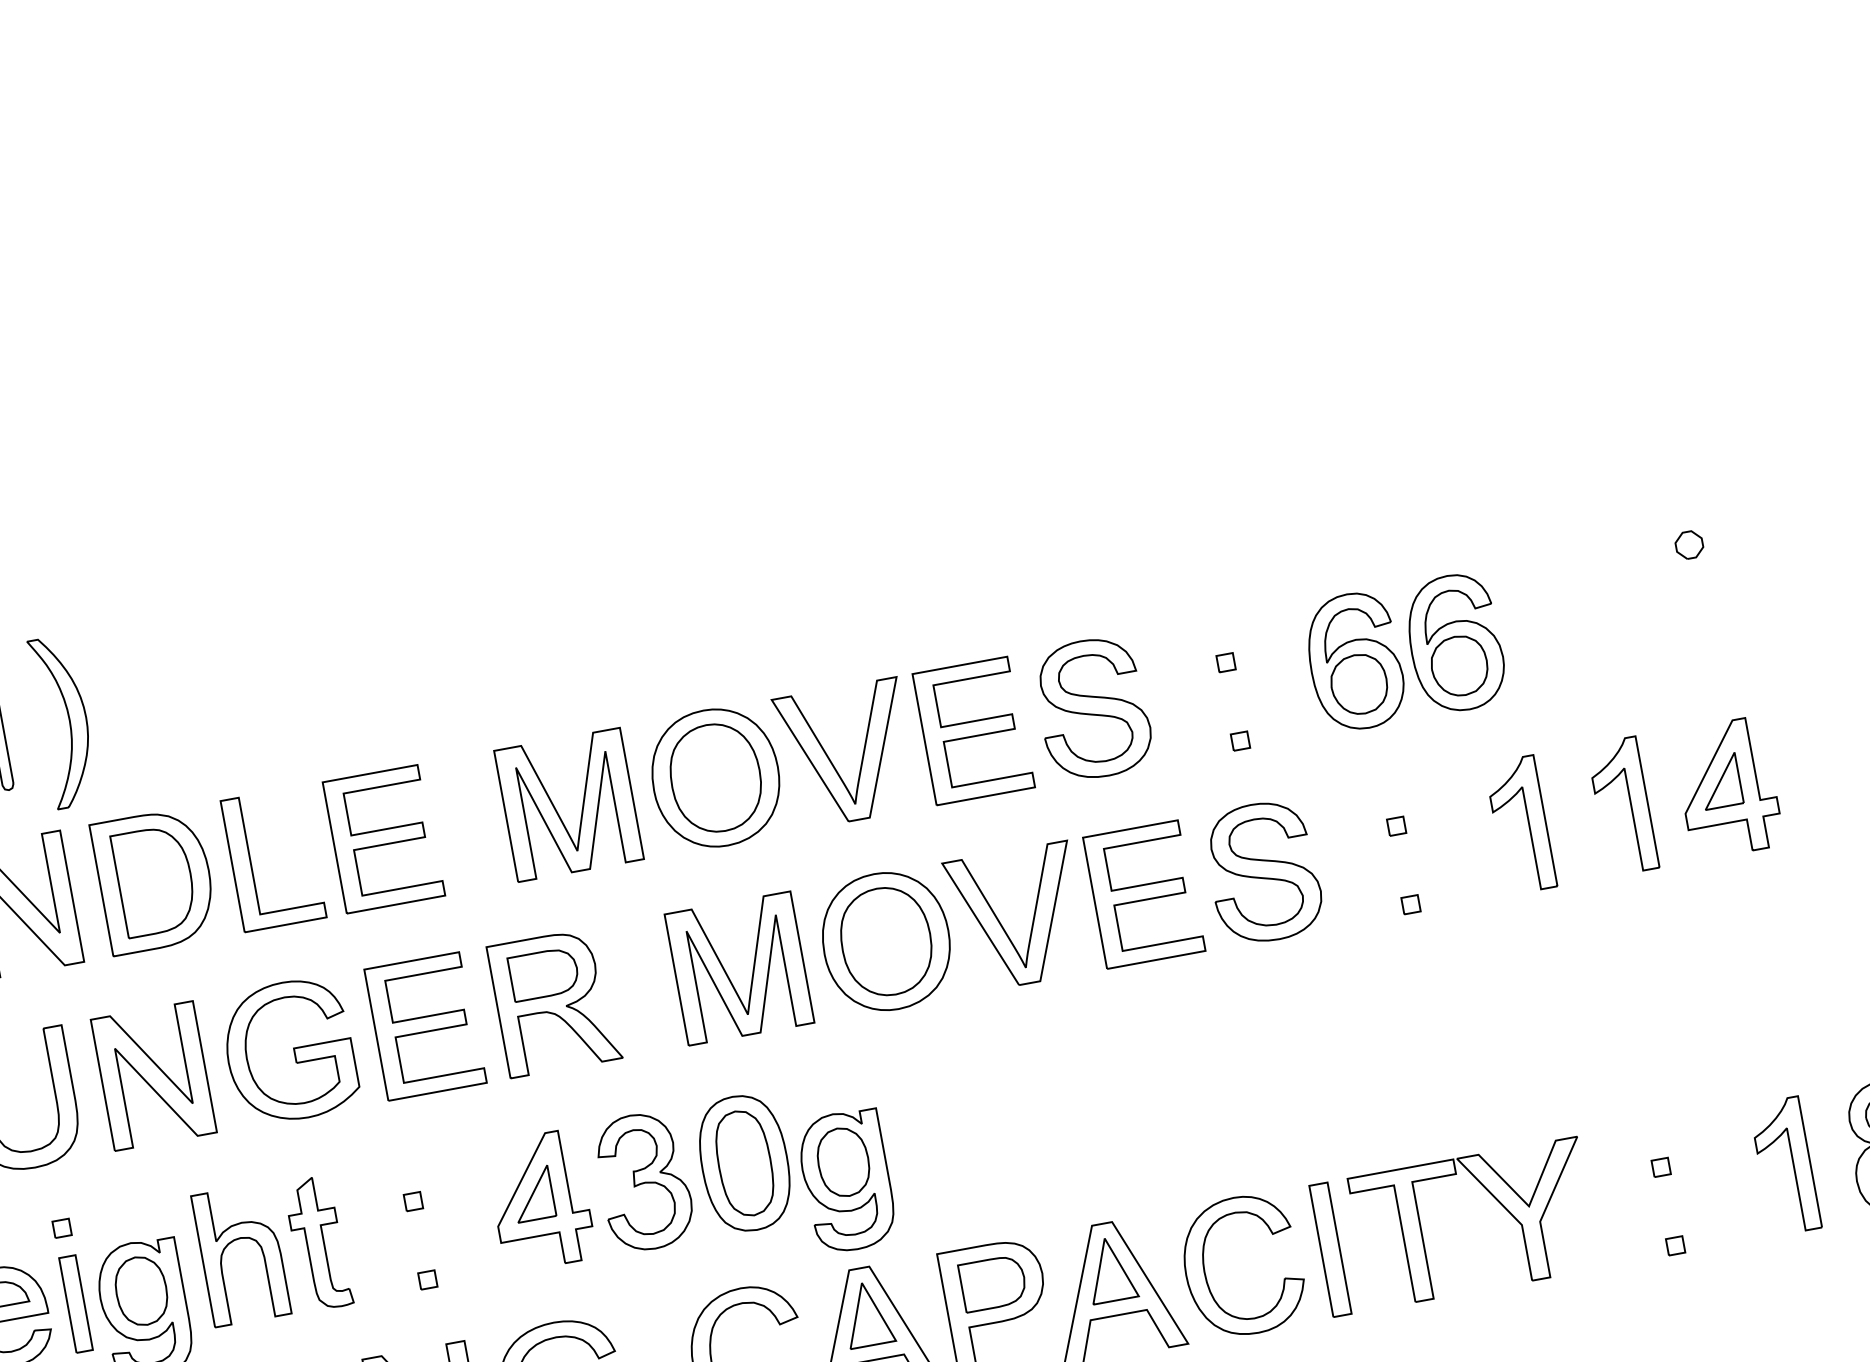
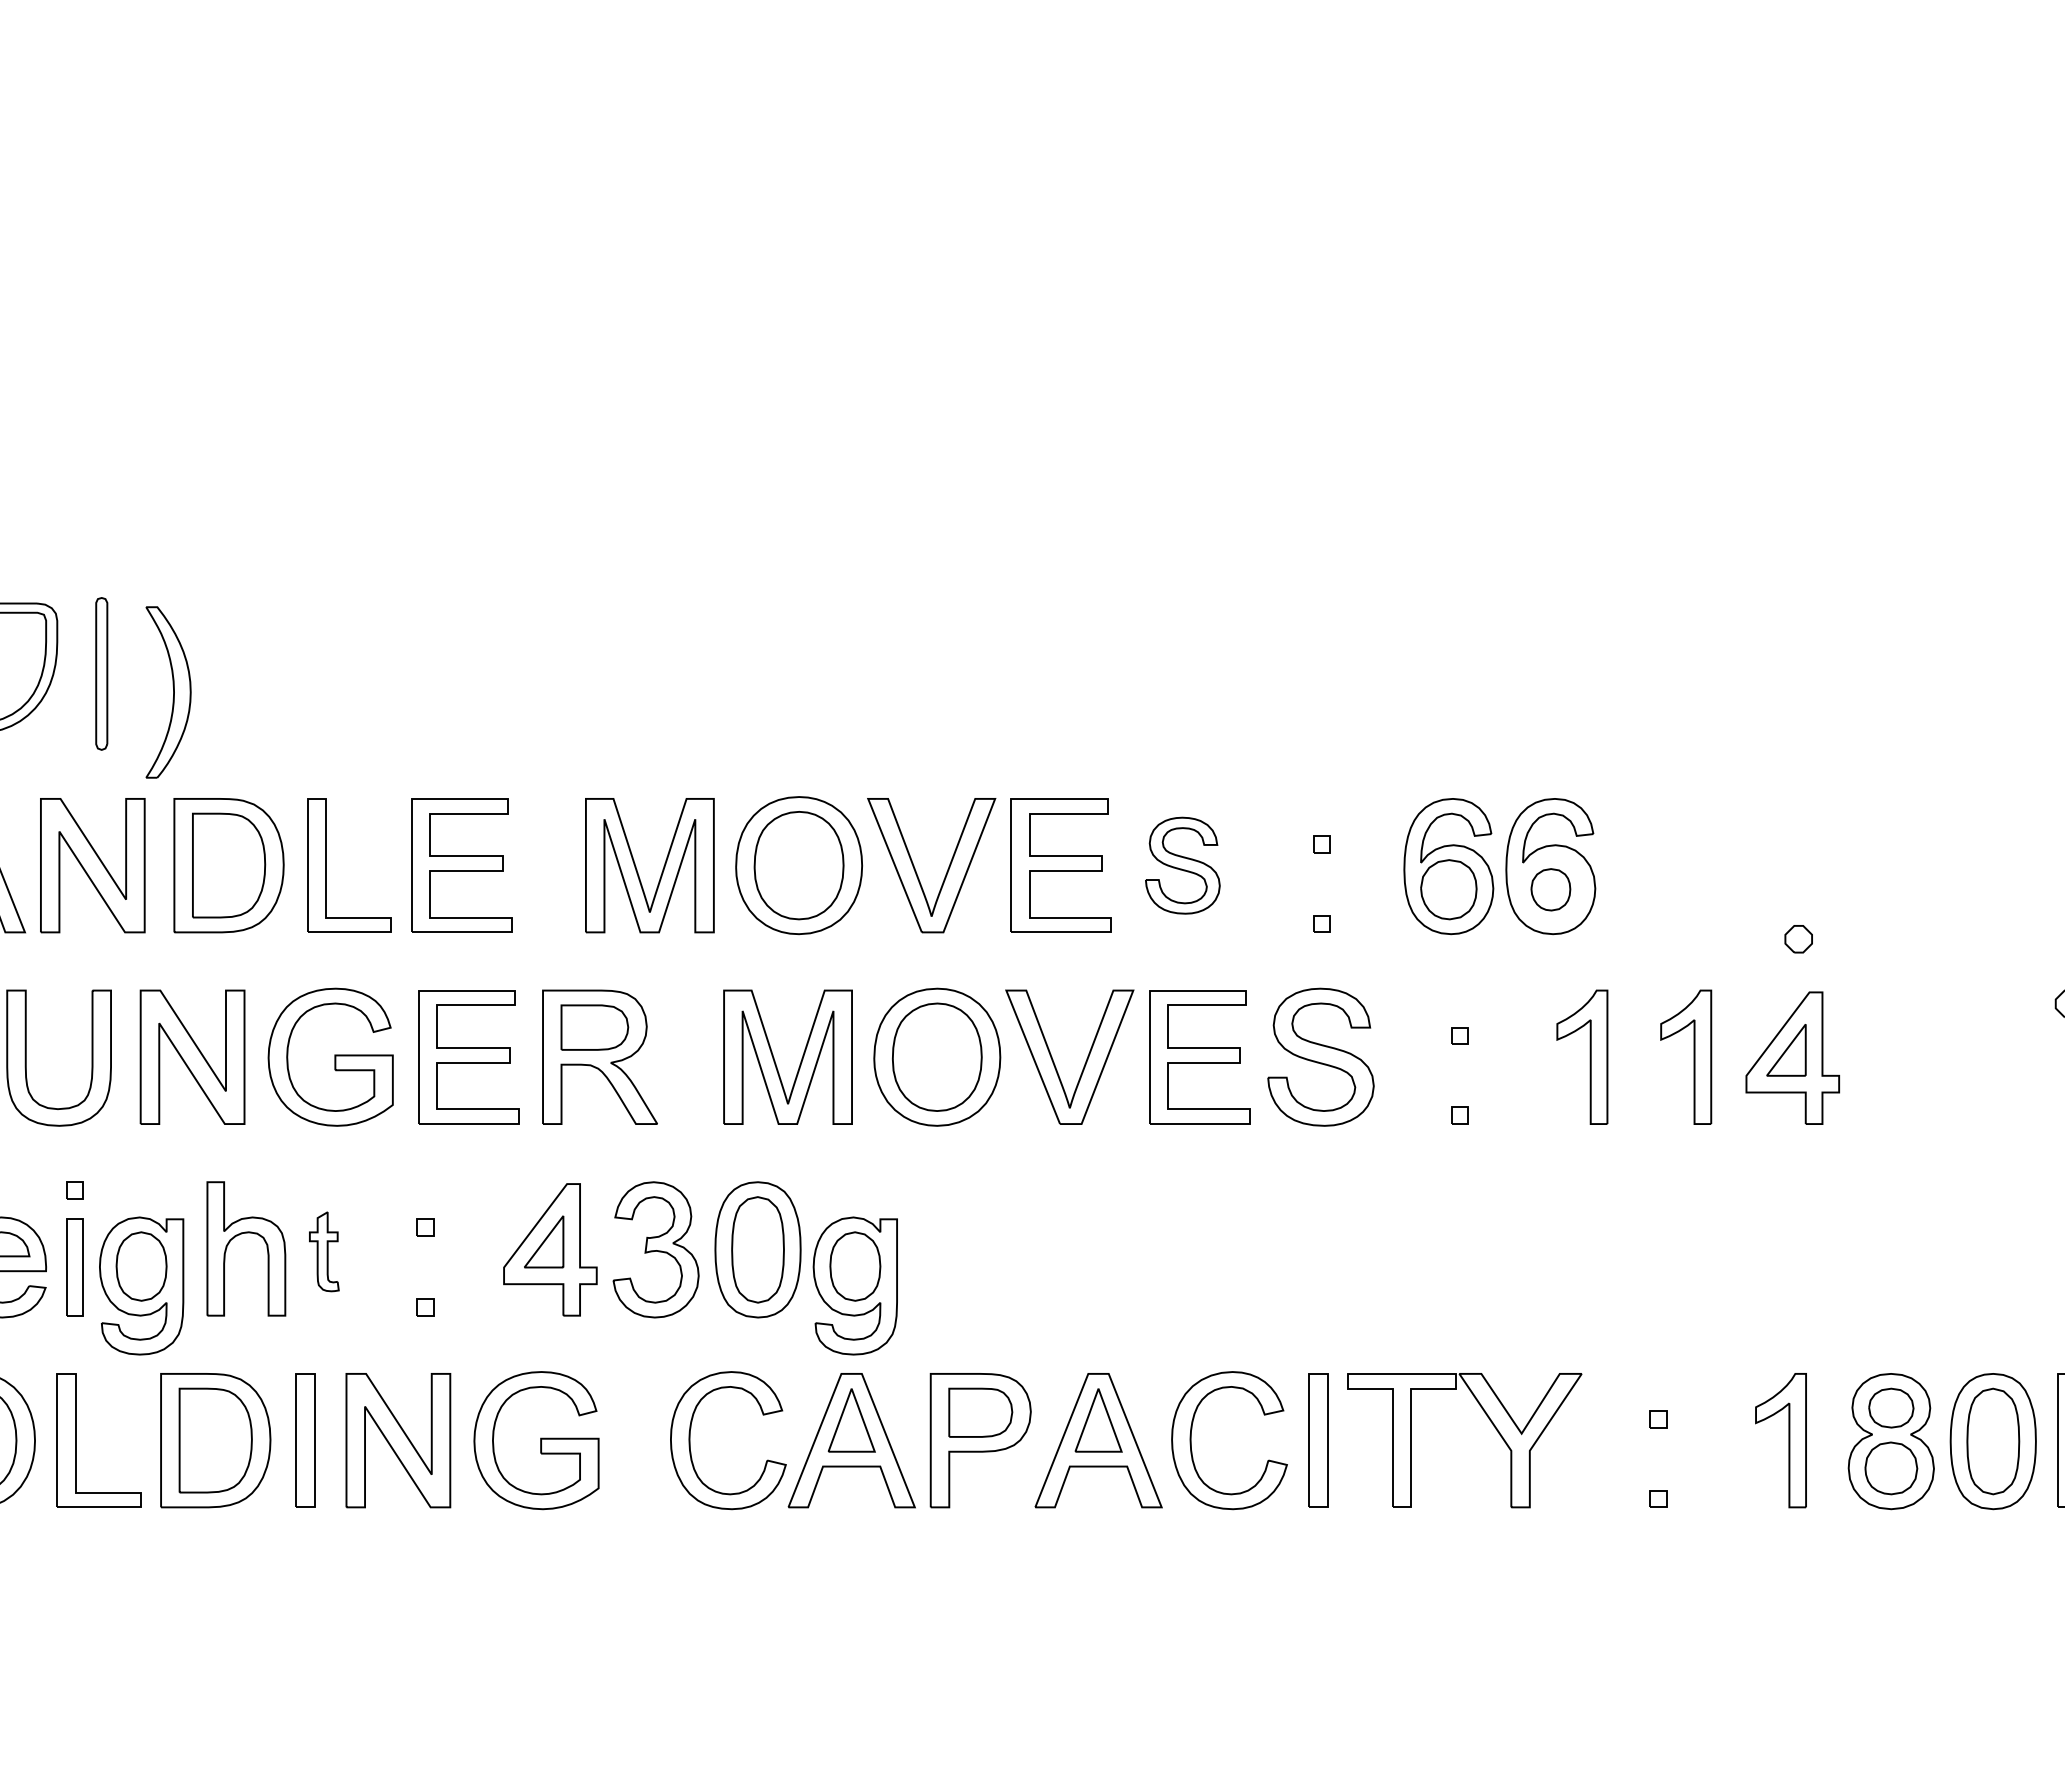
part: (1689, 545) -> (1798, 939), moved
part: (1459, 665) -> (1550, 889), size x0.7
part: (1092, 708) -> (1182, 865), size x0.7
part: (318, 1243) -> (324, 1251), size x0.6

